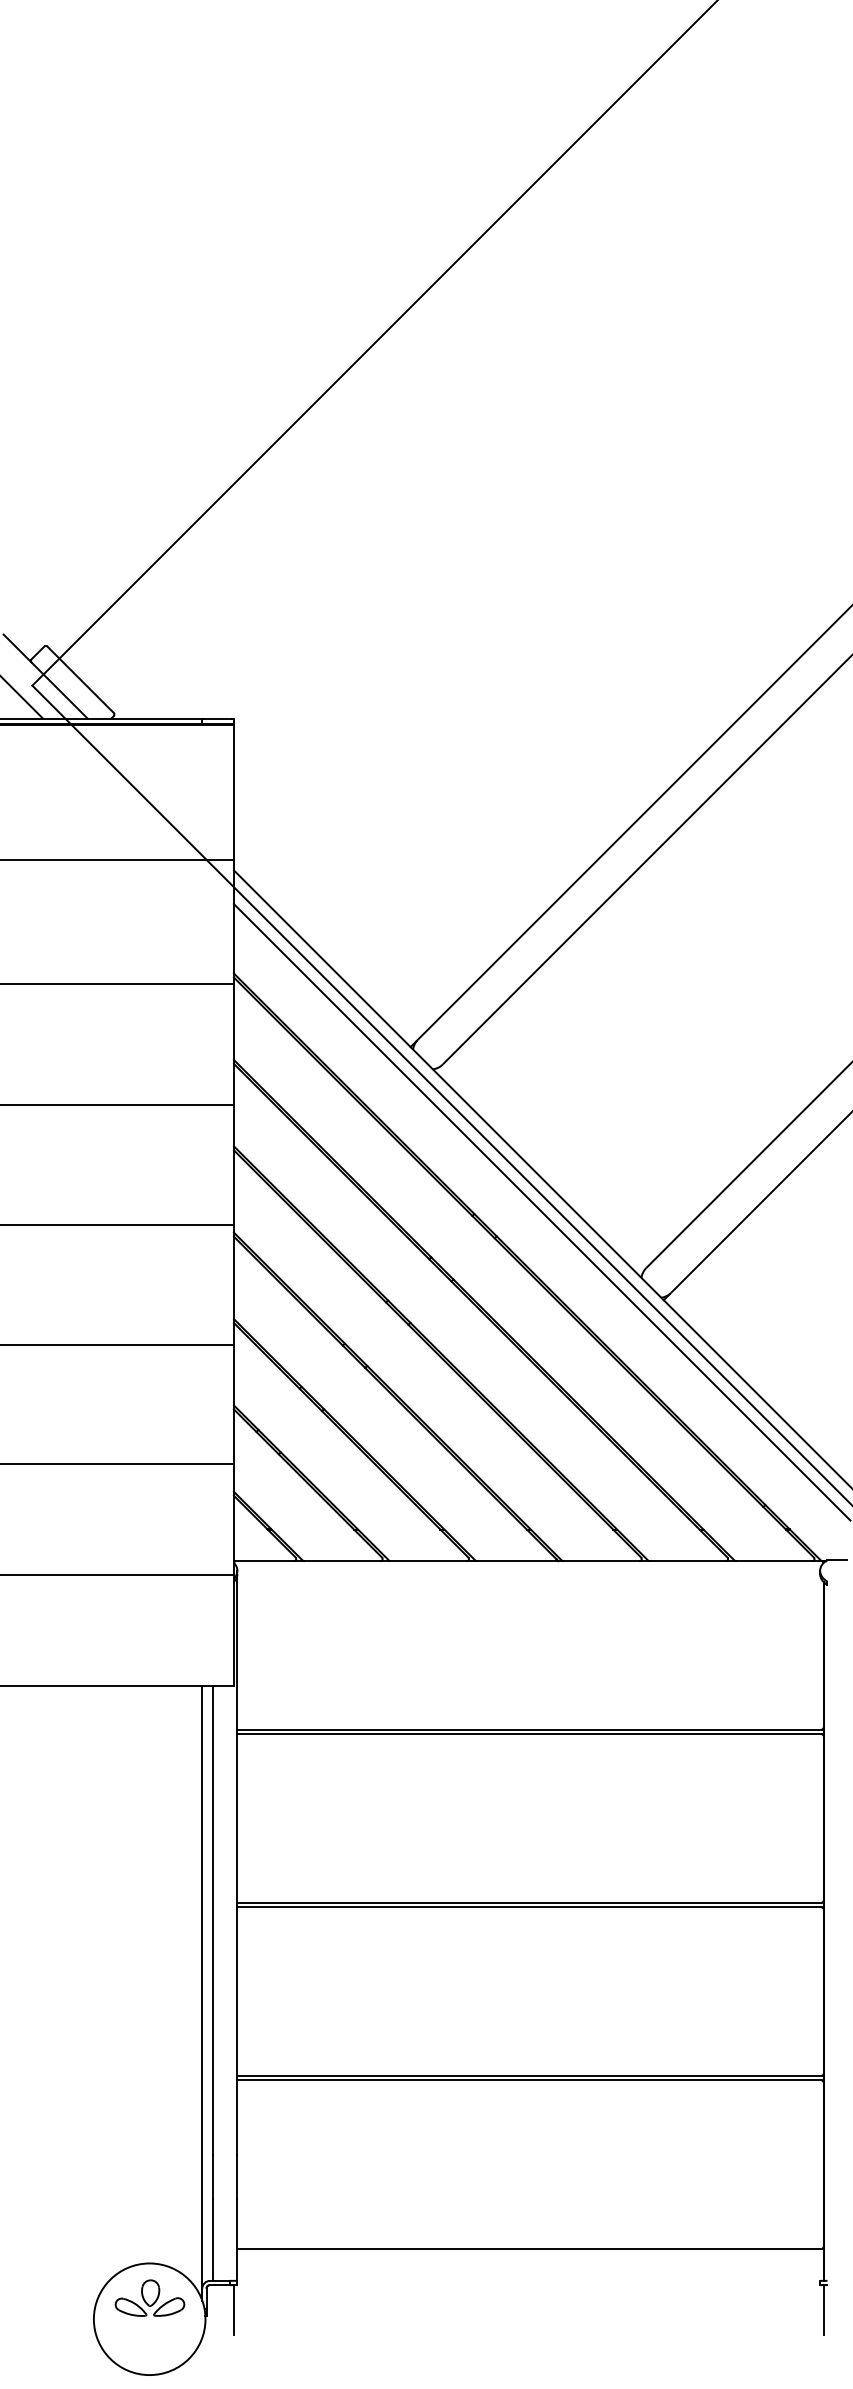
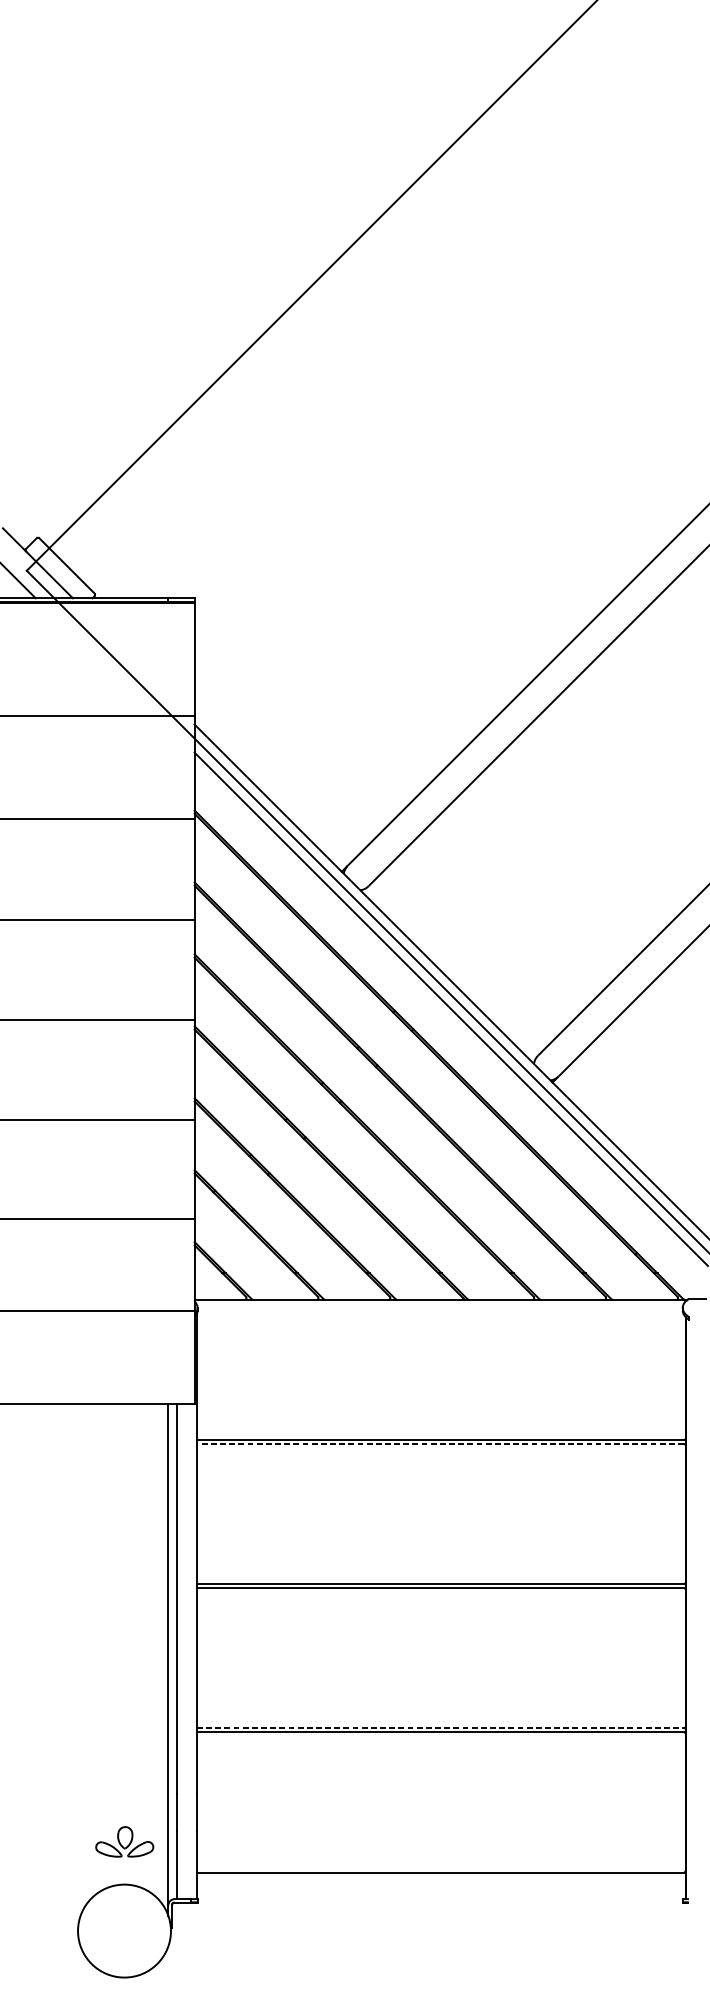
line: (528, 1734) -> (439, 1444), solid -> dashed
line: (529, 2075) -> (440, 1728), solid -> dashed
part: (149, 2297) -> (124, 1841), moved
line: (233, 2309) -> (194, 1922), removed
line: (823, 2309) -> (685, 1922), removed

